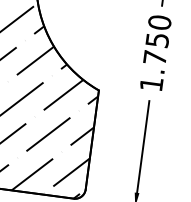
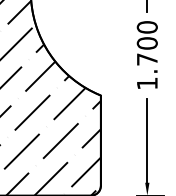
text: (156, 40) -> (146, 43), 1.750 -> 1.700

